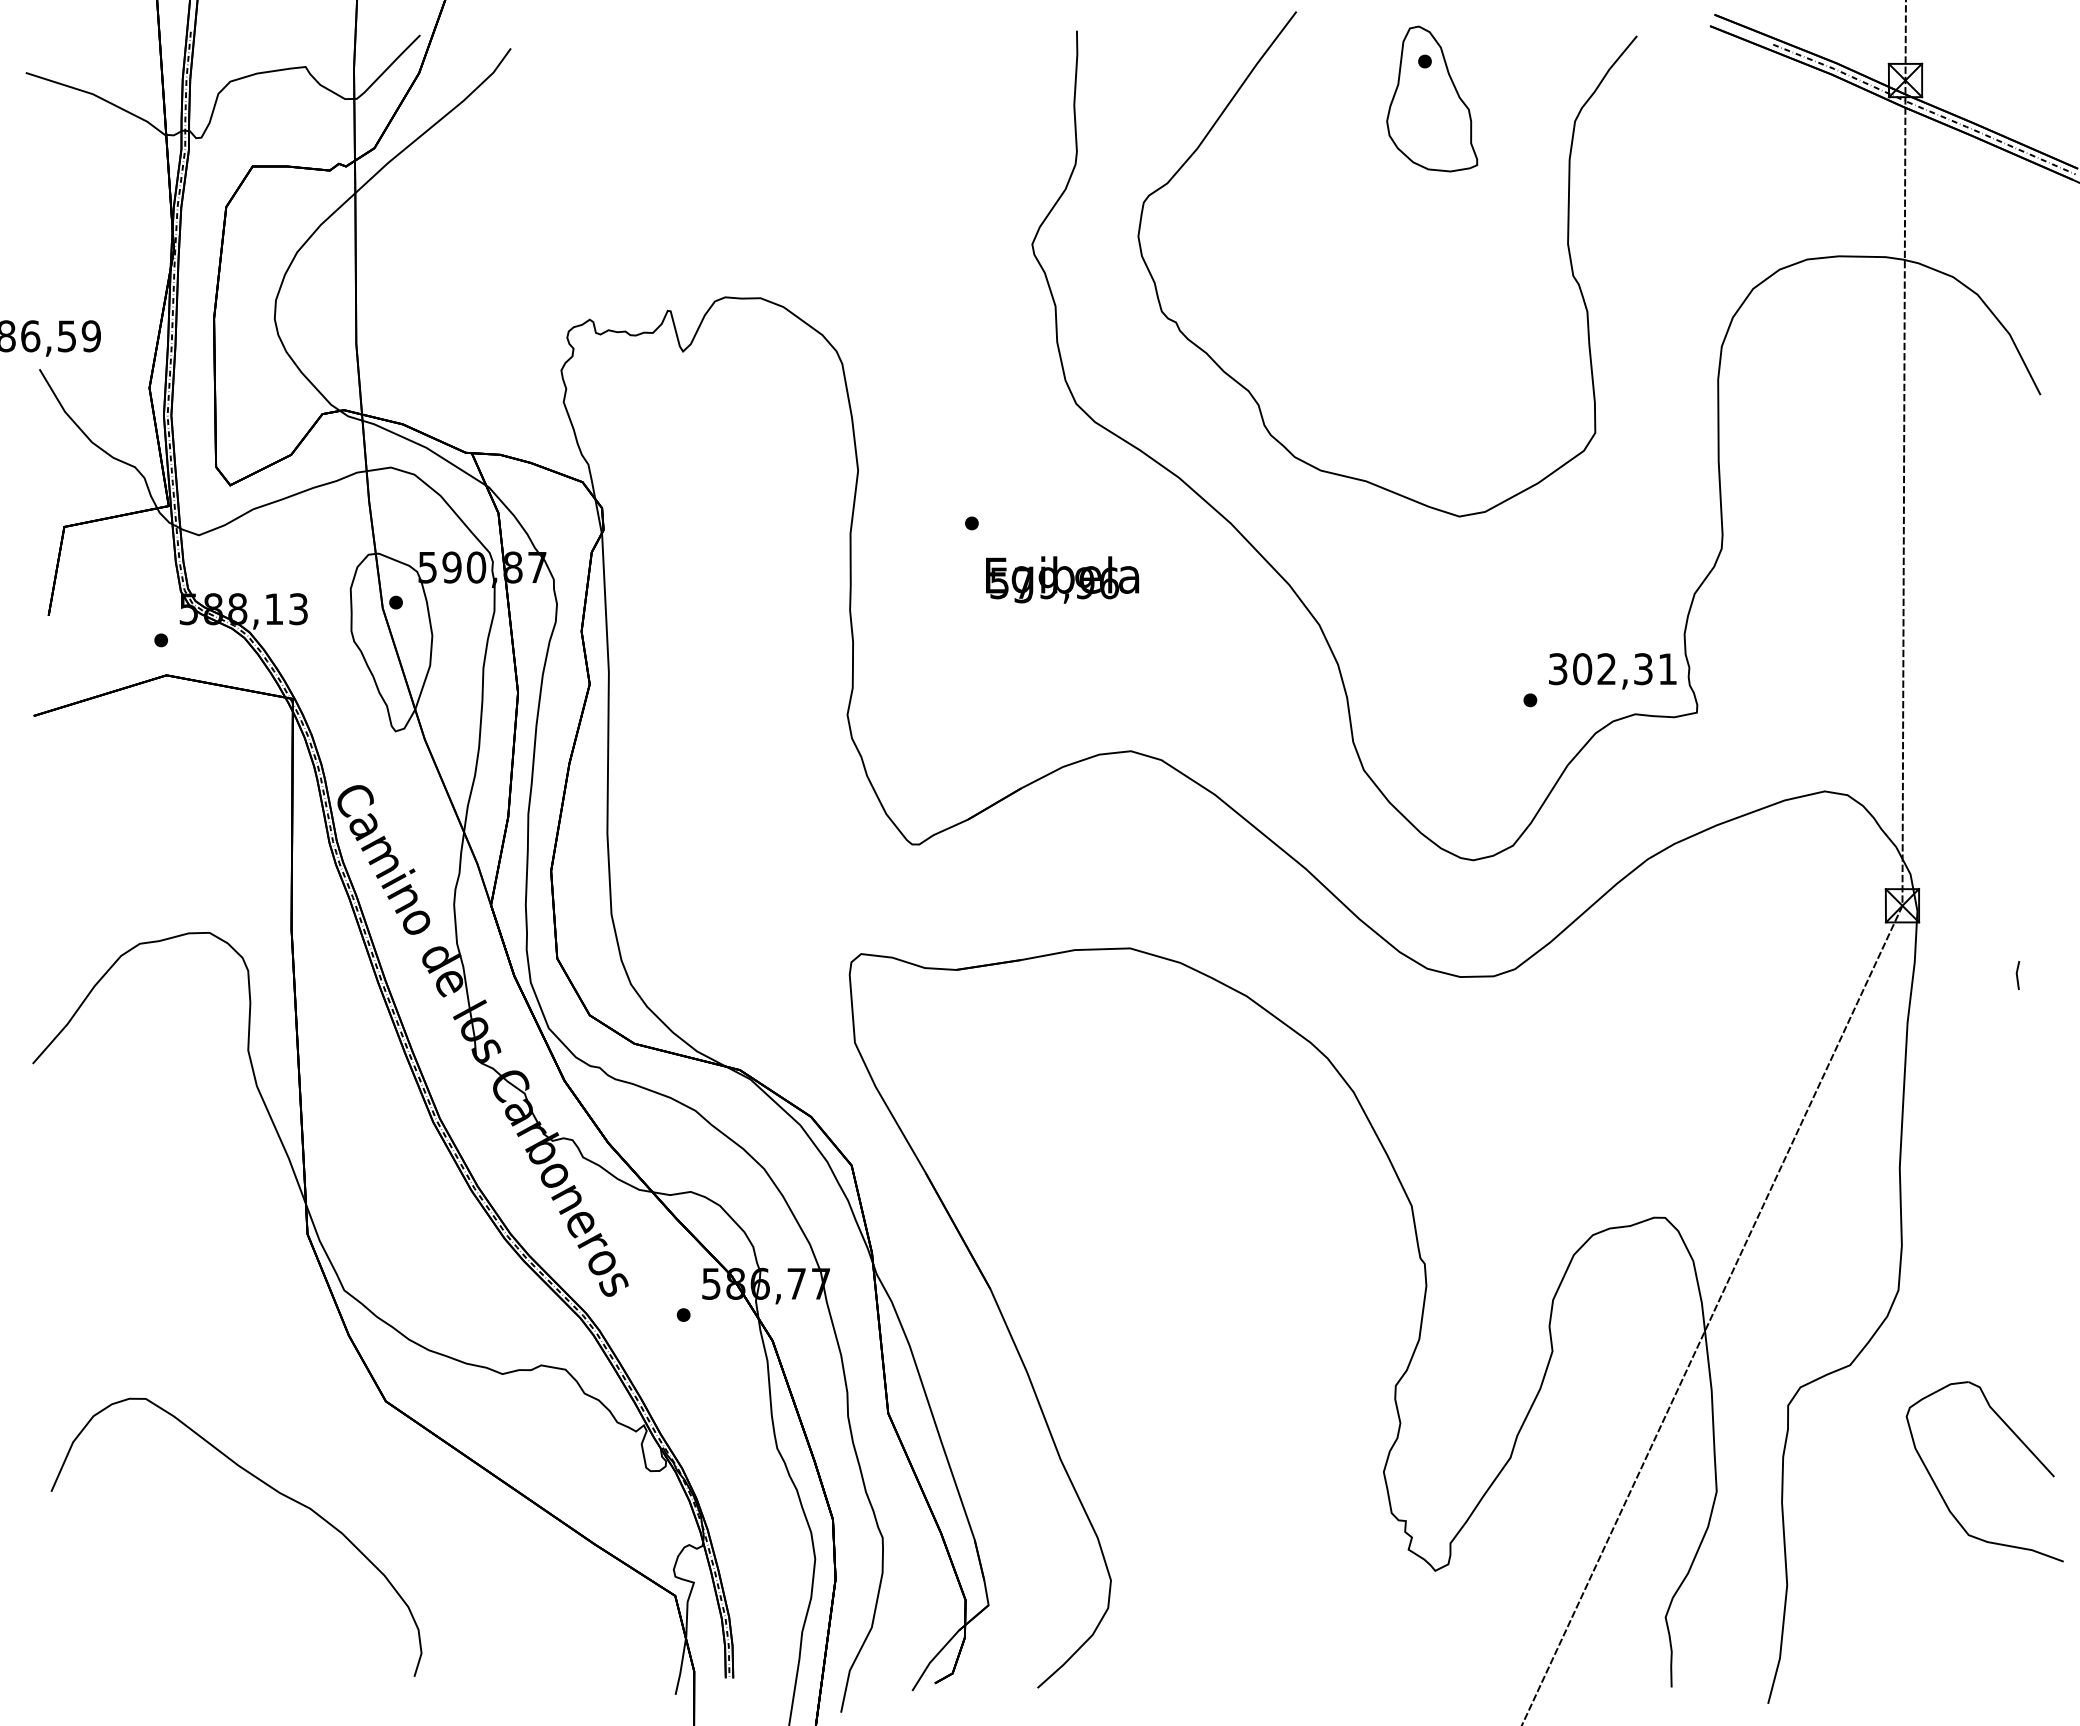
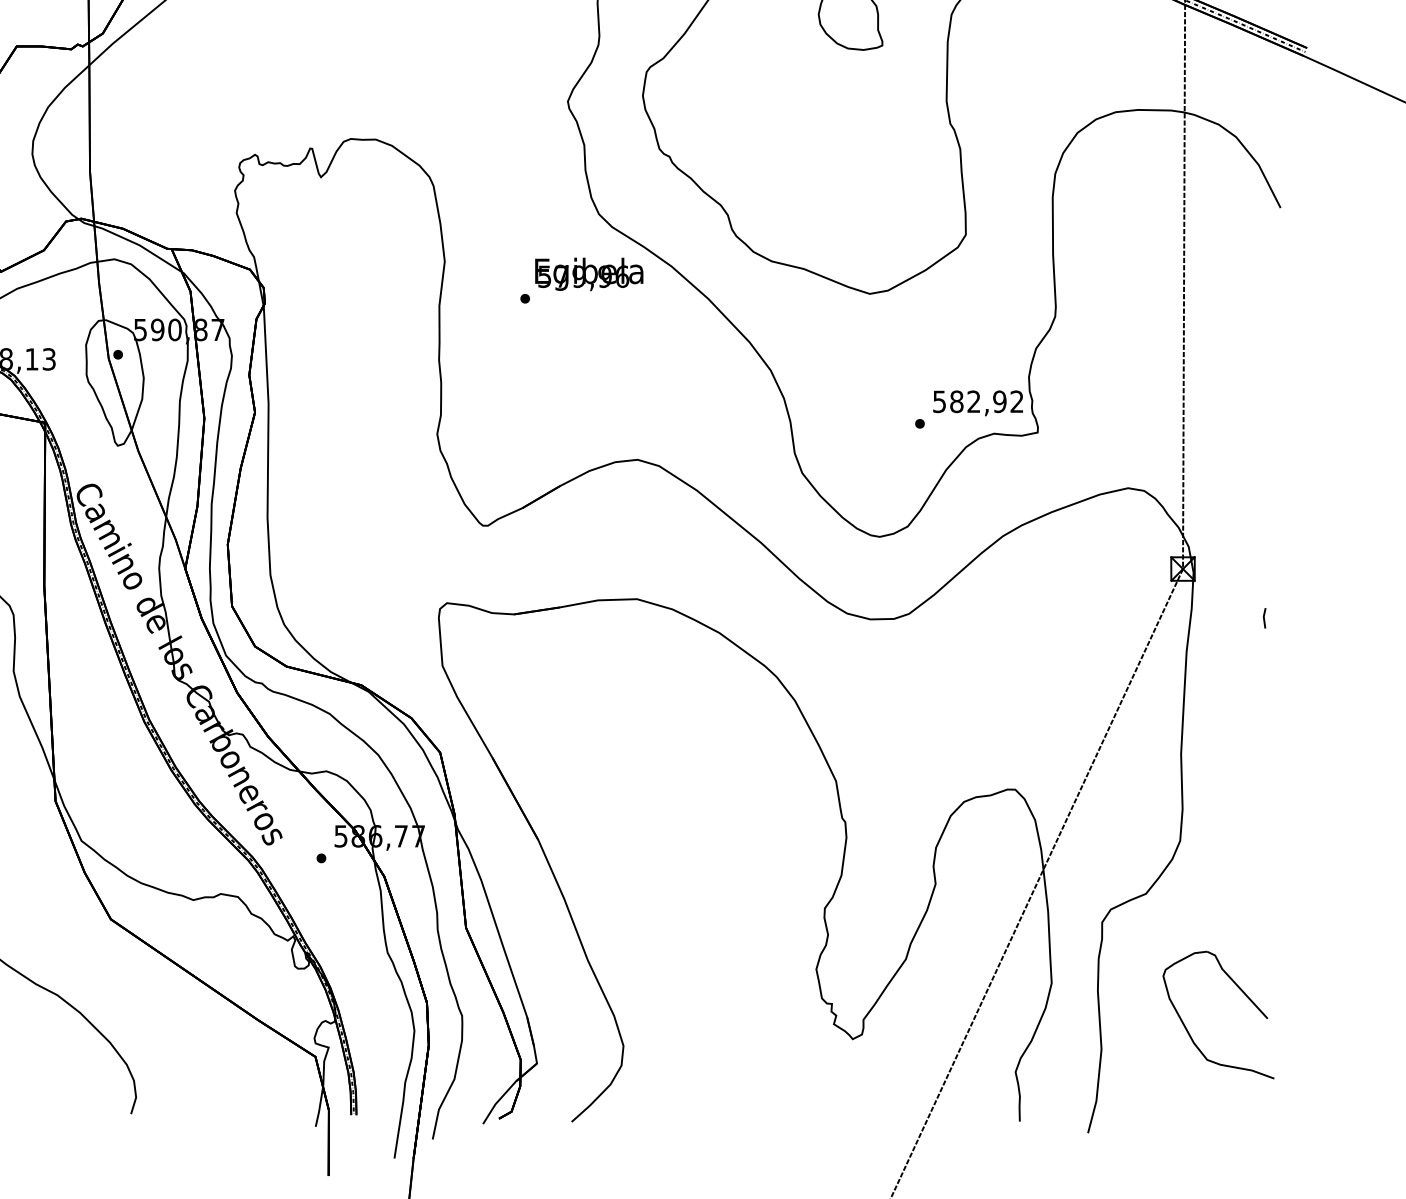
text: (1062, 579) -> (589, 274), moved
text: (1612, 669) -> (978, 402), 302,31 -> 582,92
part: (2017, 1438) -> (1241, 991), moved

